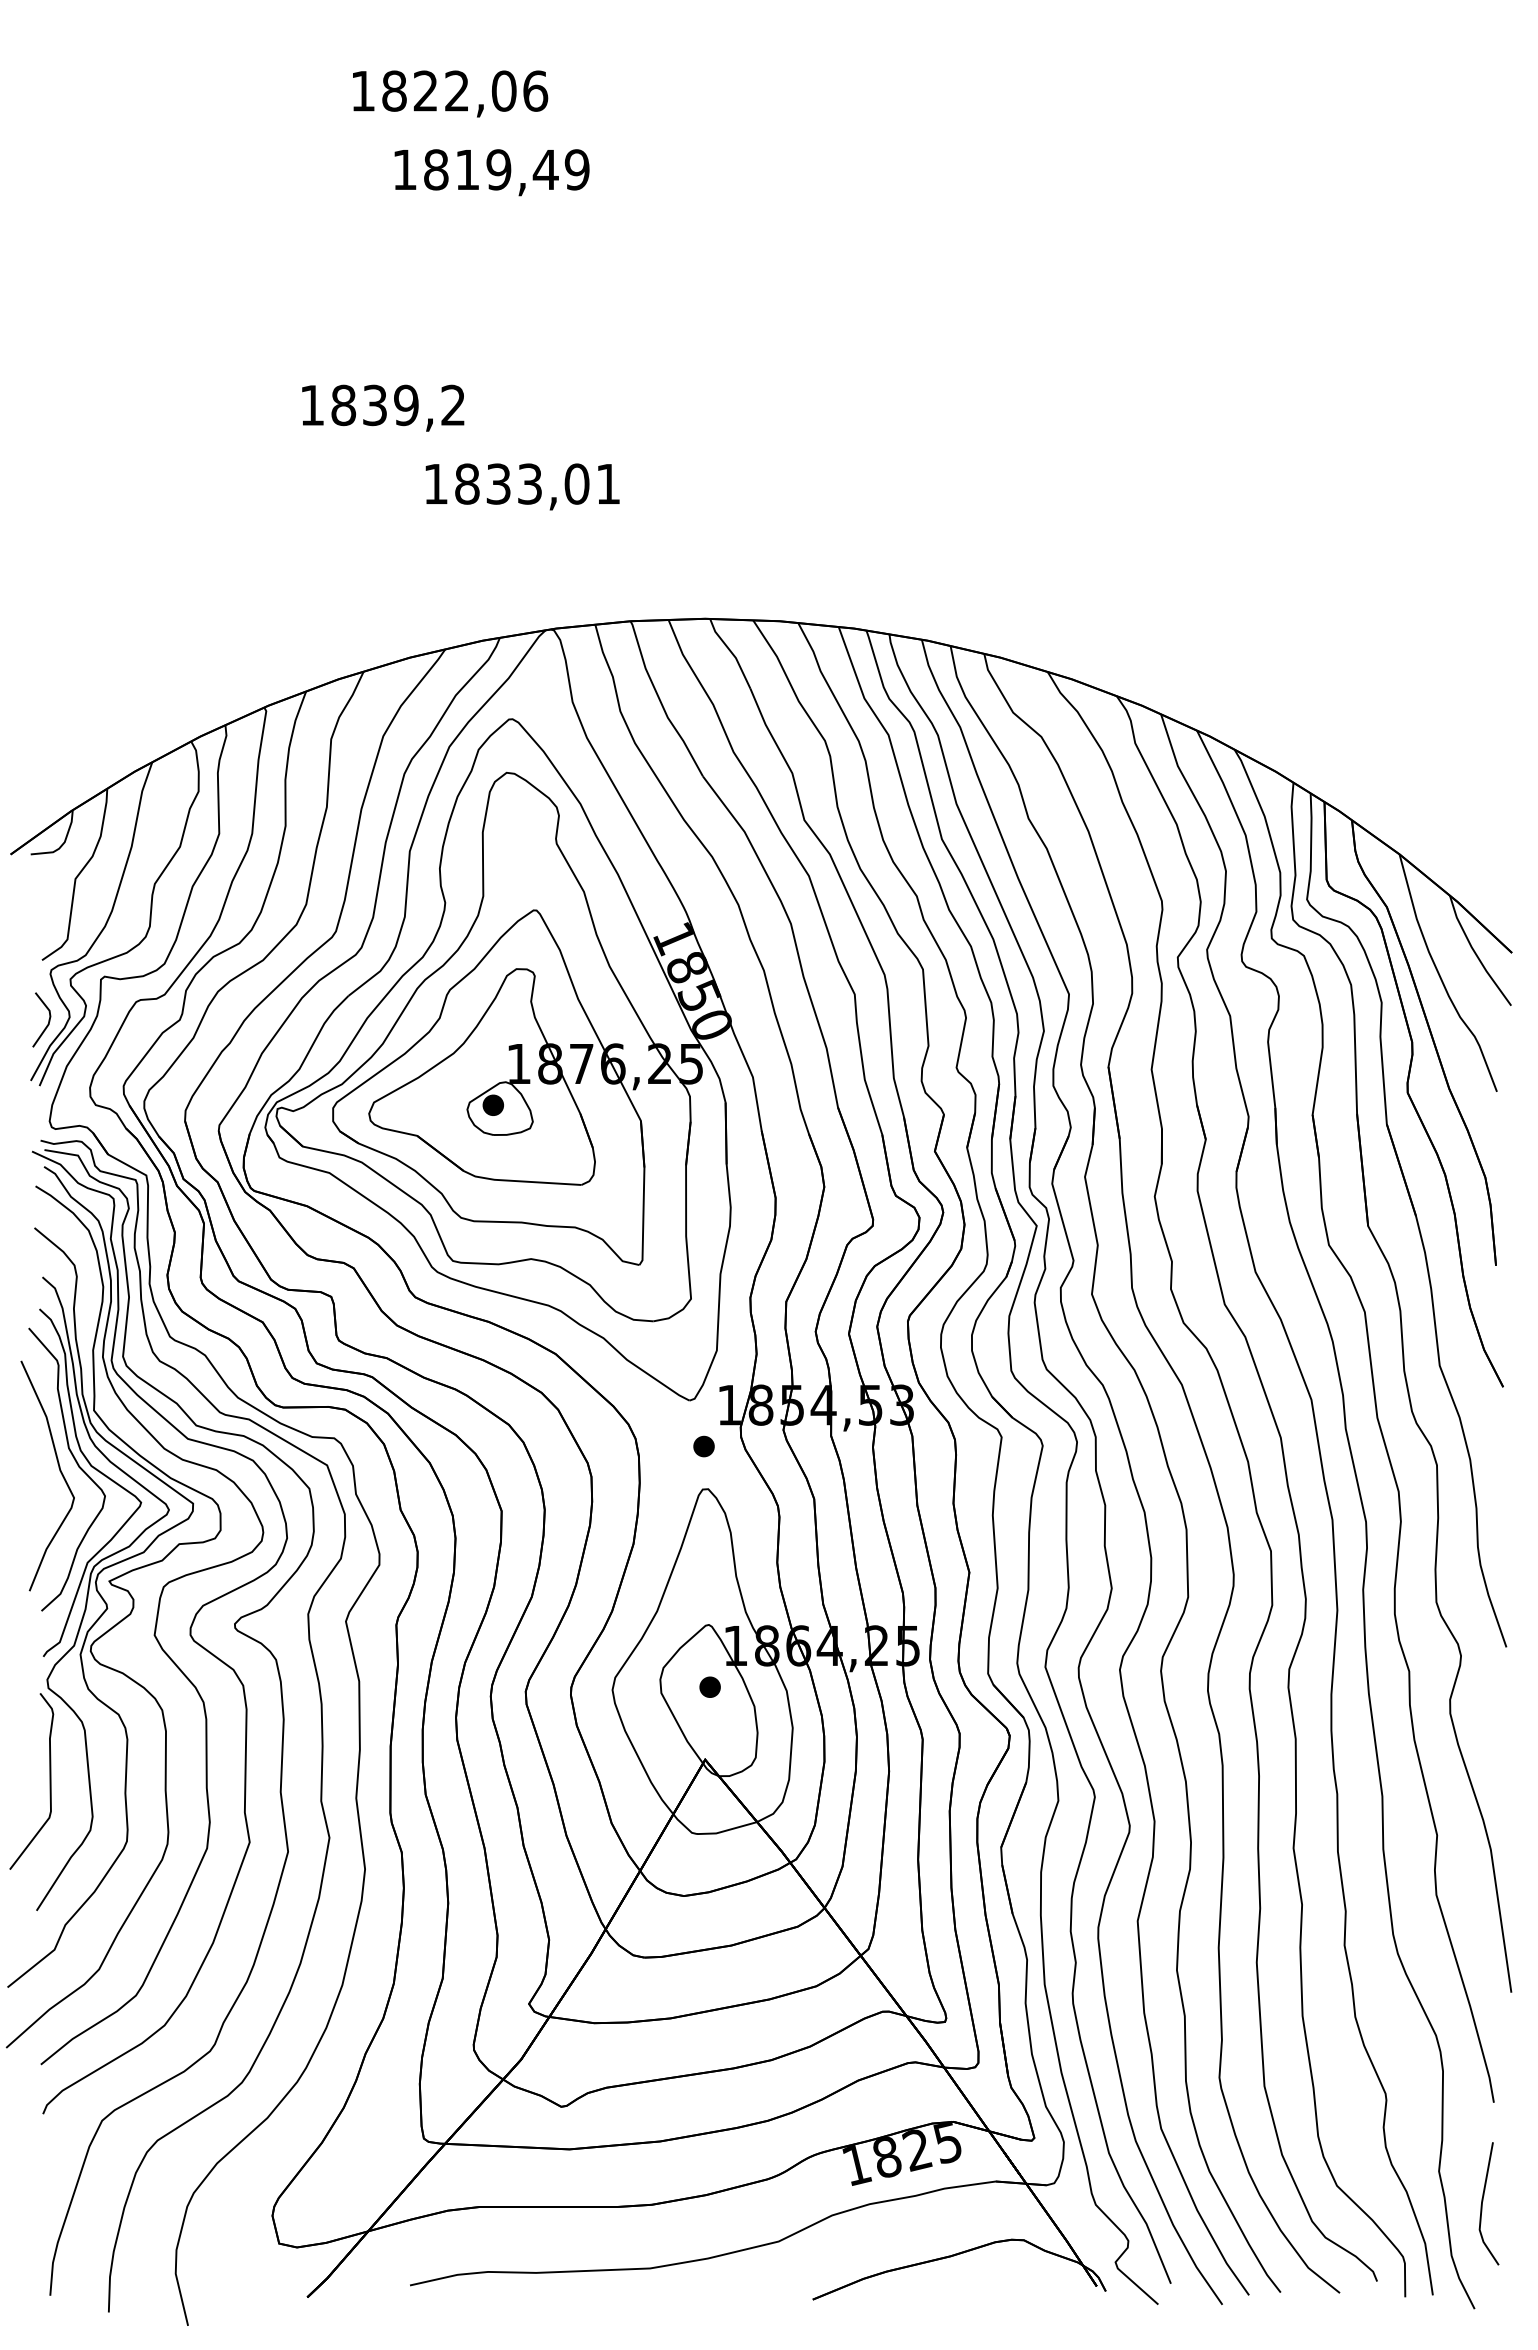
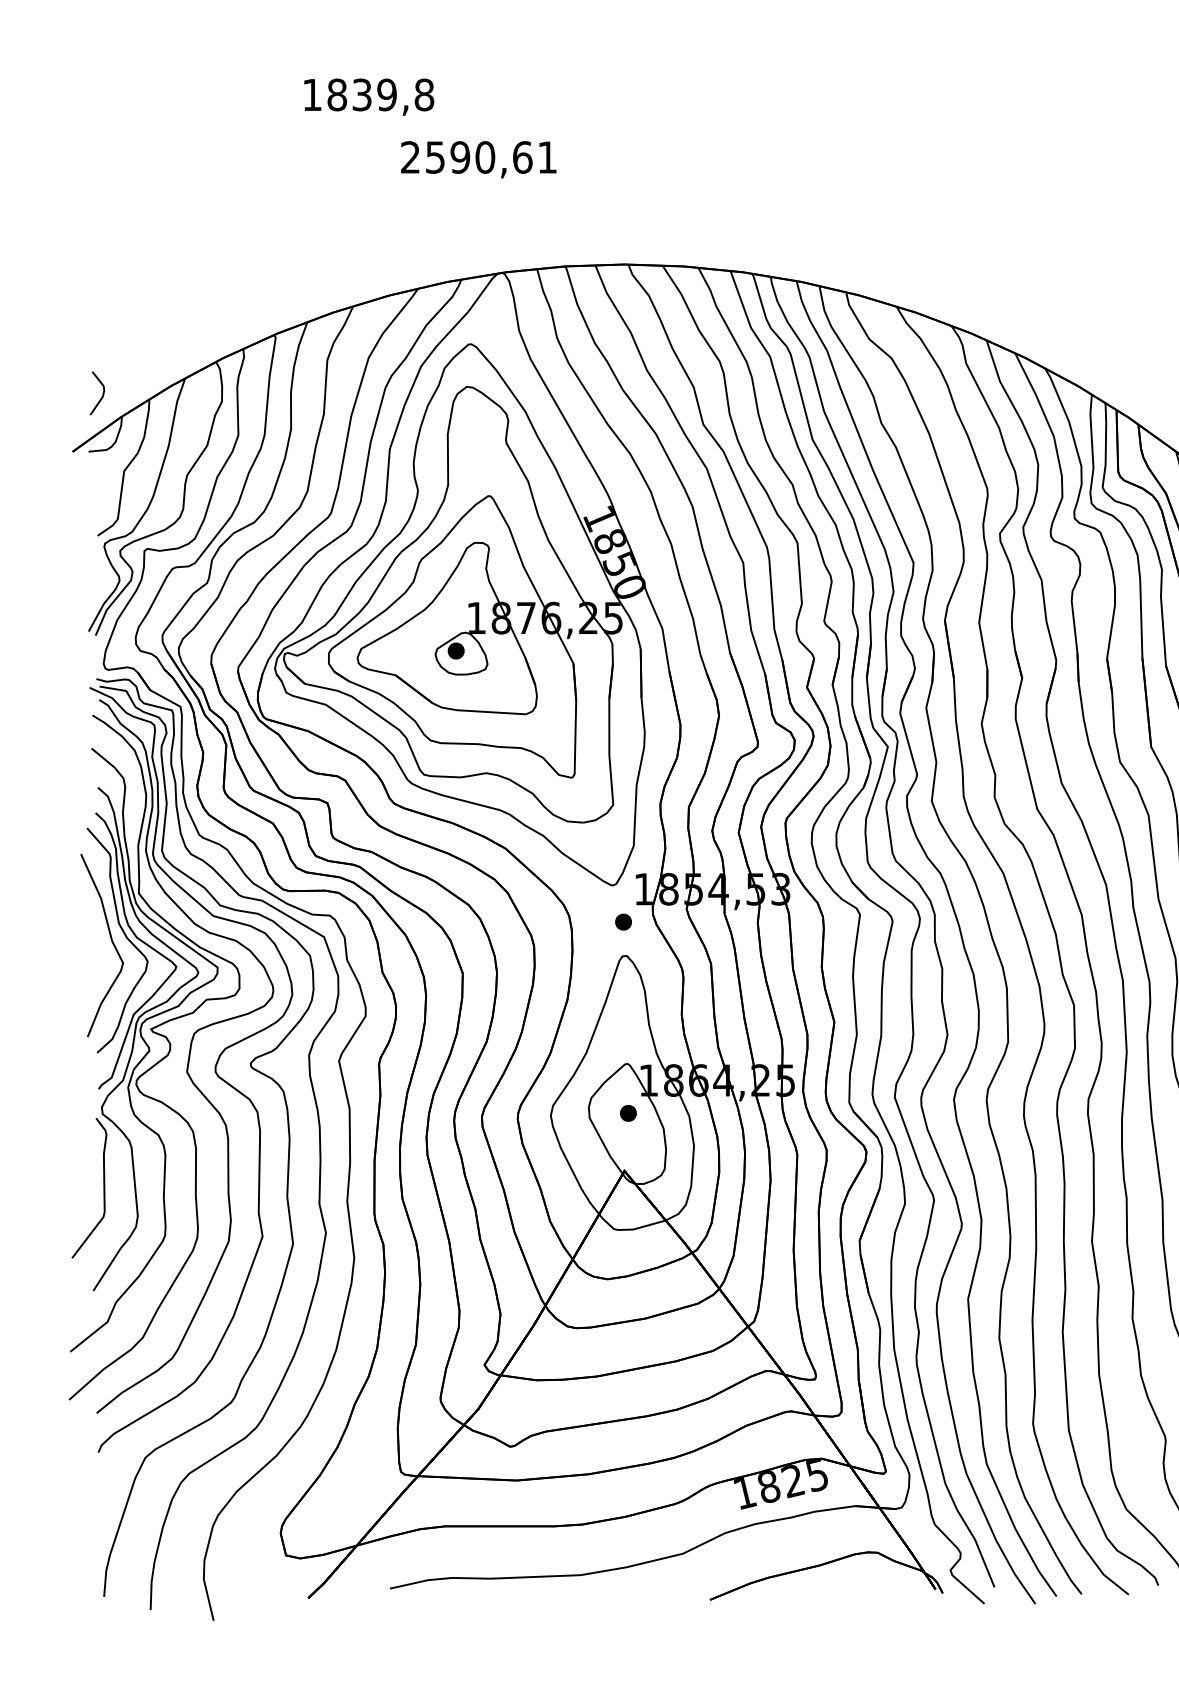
text: (453, 405) -> (424, 95), 1839,2 -> 1839,8
text: (506, 483) -> (466, 157), 1833,01 -> 2590,61
line: (48, 1019) -> (102, 392), moved

